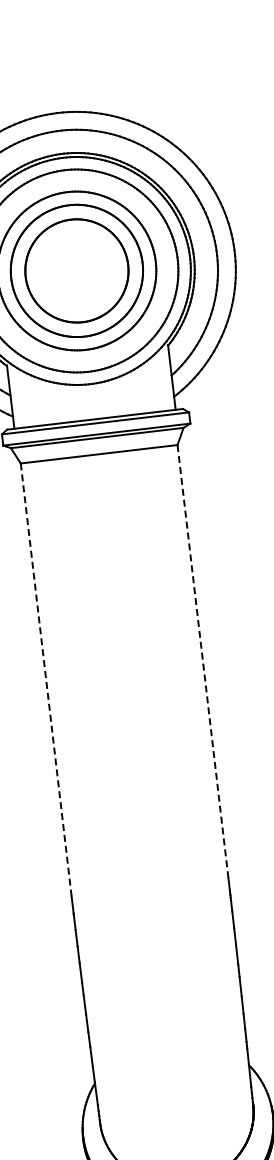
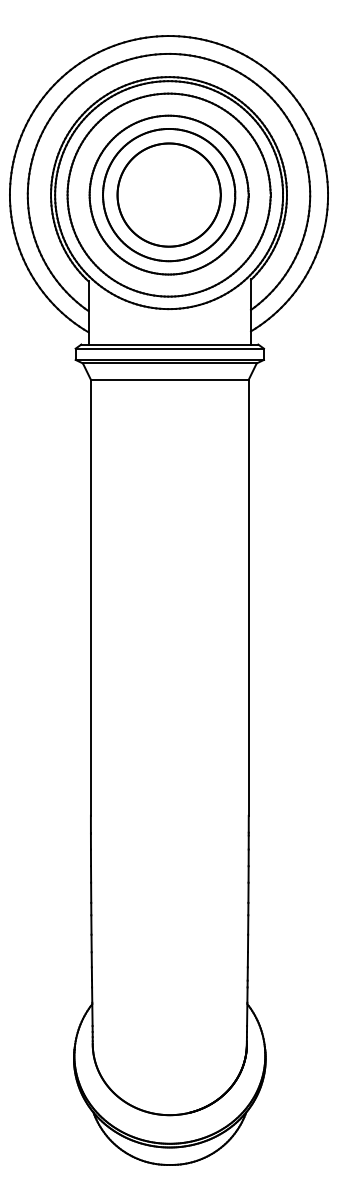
line: (202, 661) -> (248, 597), dashed -> solid
line: (45, 680) -> (90, 598), dashed -> solid

